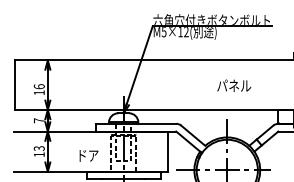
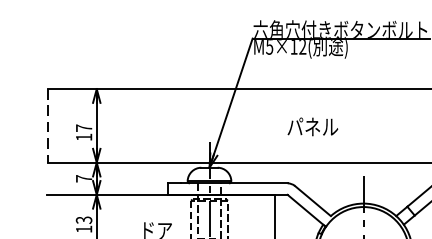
line: (15, 85) -> (48, 126), solid -> dashed
text: (234, 85) -> (313, 126), moved
text: (38, 86) -> (82, 127), 16 -> 17

